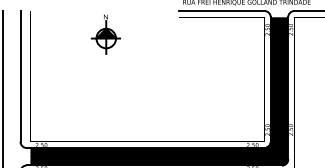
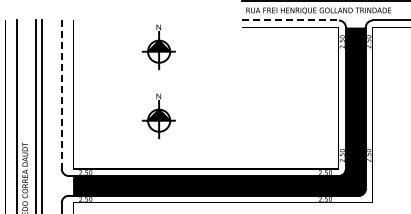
line: (221, 11) -> (290, 20), solid -> dashed
line: (20, 76) -> (61, 94), solid -> dashed
part: (105, 95) -> (158, 116), added

